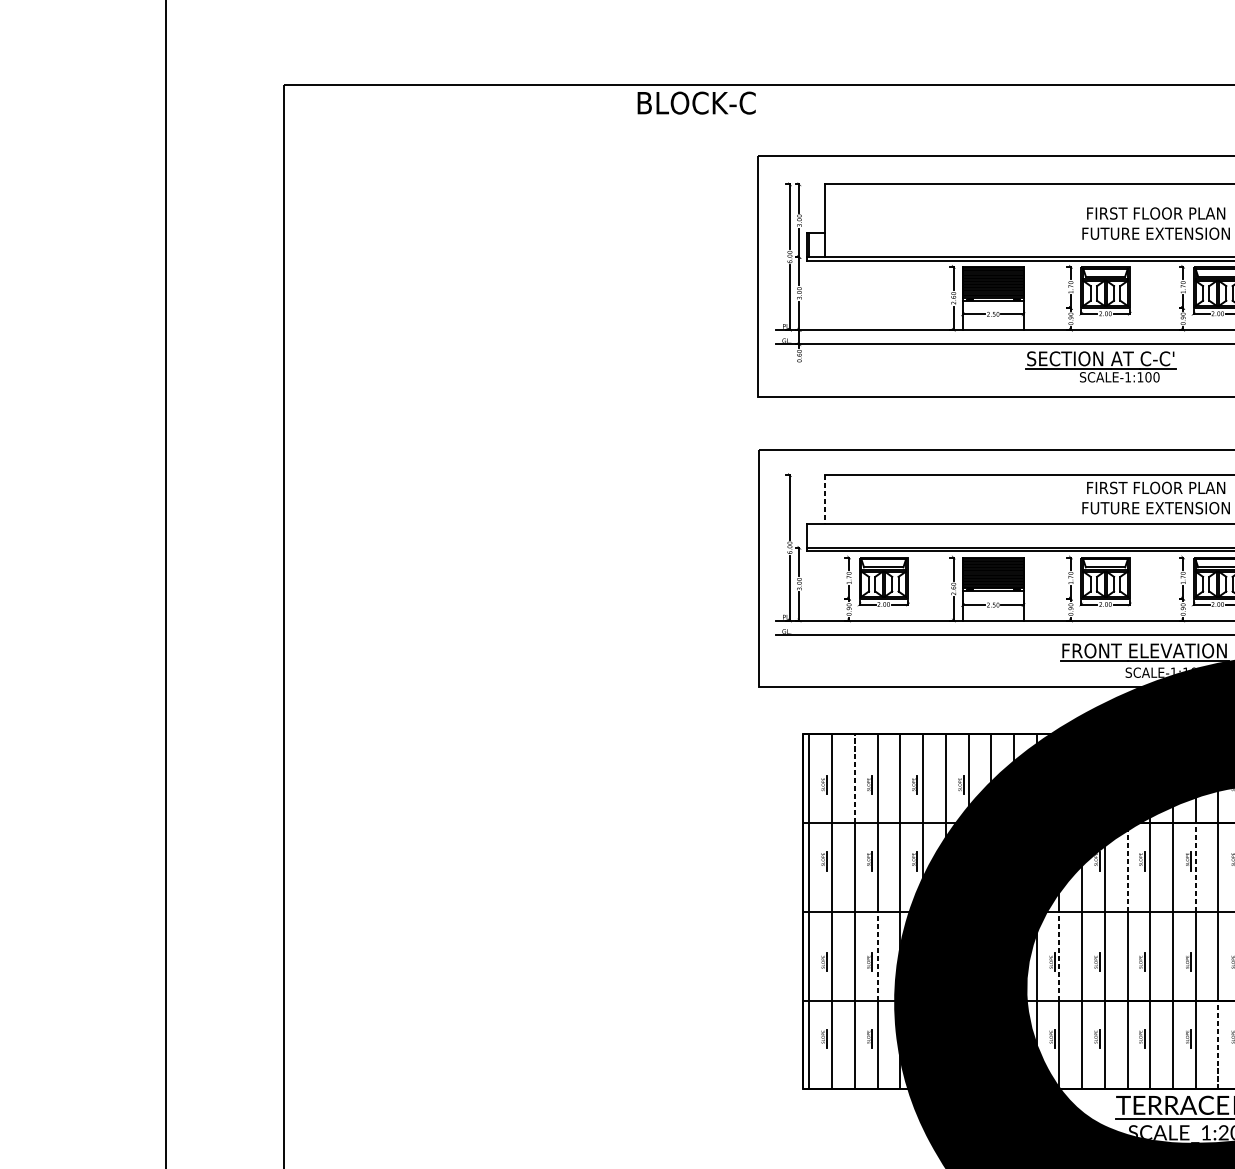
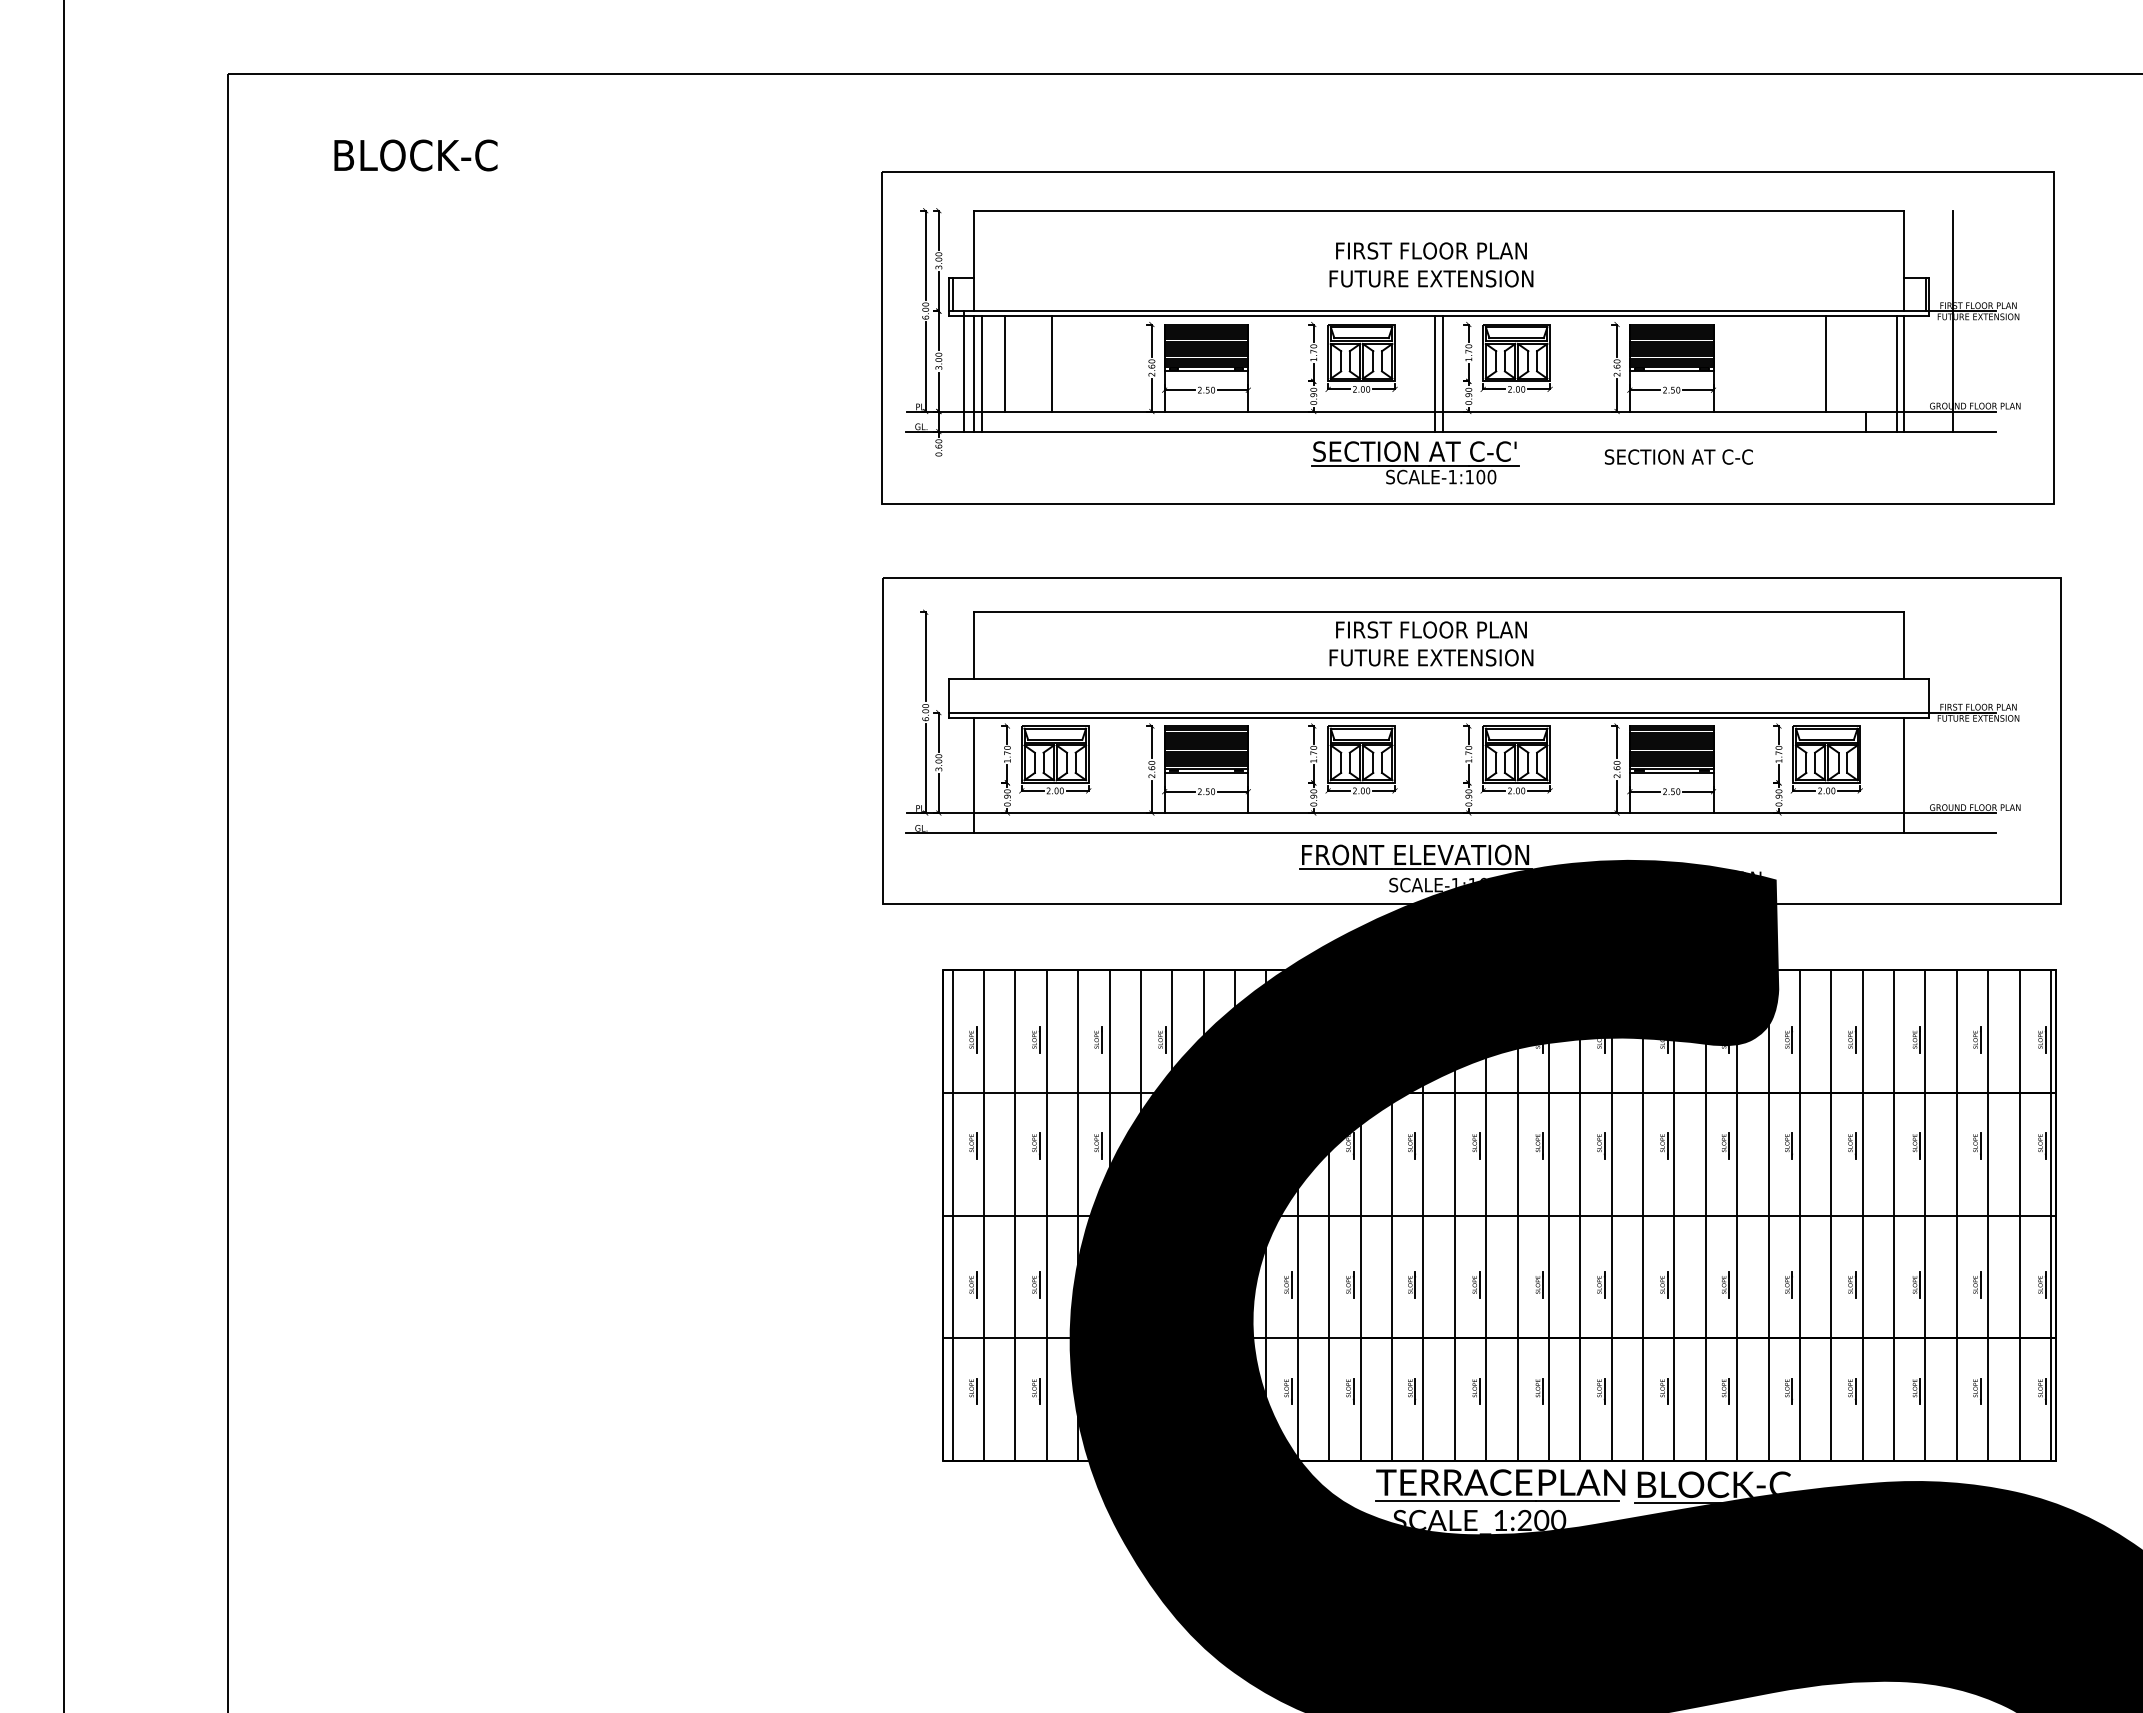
text: (696, 103) -> (415, 155), moved
line: (846, 295) -> (1004, 363), added
line: (881, 295) -> (1052, 363), added
line: (818, 300) -> (964, 371), added
line: (824, 302) -> (973, 373), added
line: (830, 302) -> (981, 373), added
line: (1159, 302) -> (1435, 373), added
line: (1164, 302) -> (1442, 373), added
part: (1101, 366) -> (1415, 462), moved
line: (824, 499) -> (973, 646), dashed -> solid
line: (824, 593) -> (973, 775), added
line: (854, 778) -> (1015, 1031), dashed -> solid
line: (1127, 867) -> (1391, 1153), dashed -> solid
line: (1195, 867) -> (1486, 1153), dashed -> solid
line: (877, 956) -> (1046, 1276), dashed -> solid
line: (1059, 956) -> (1297, 1276), dashed -> solid
line: (1218, 1044) -> (1517, 1398), dashed -> solid

